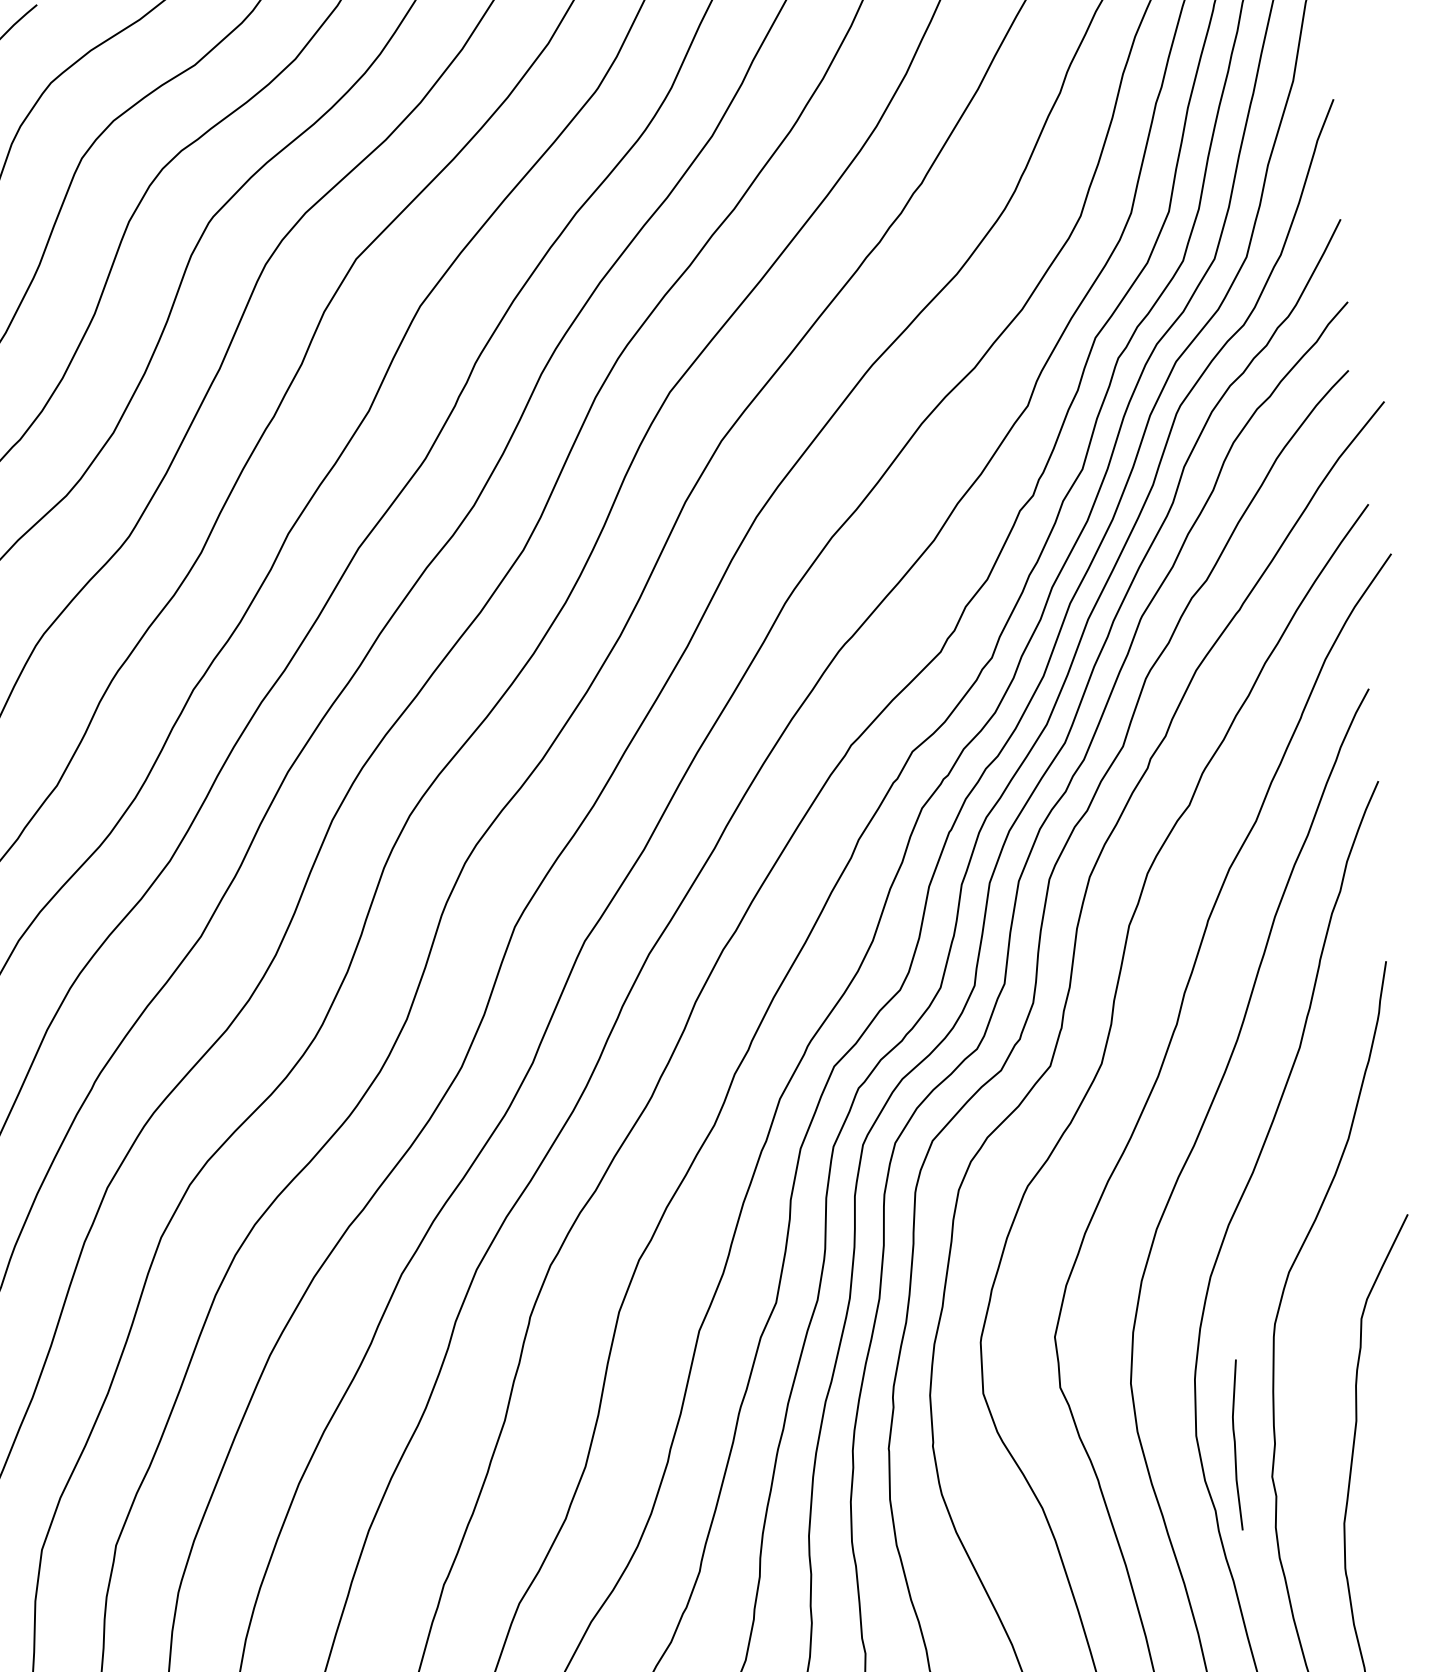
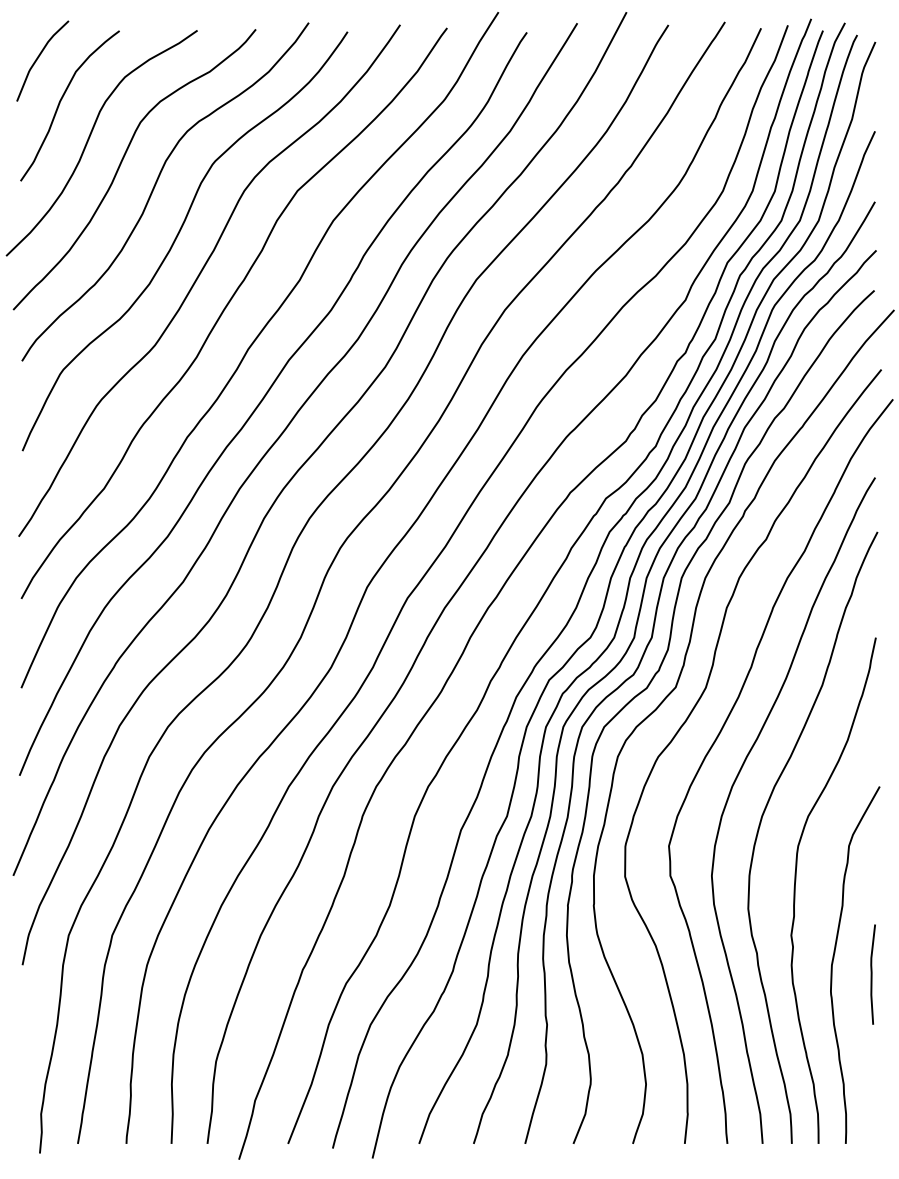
curve: (1236, 1444) -> (872, 974), moved

